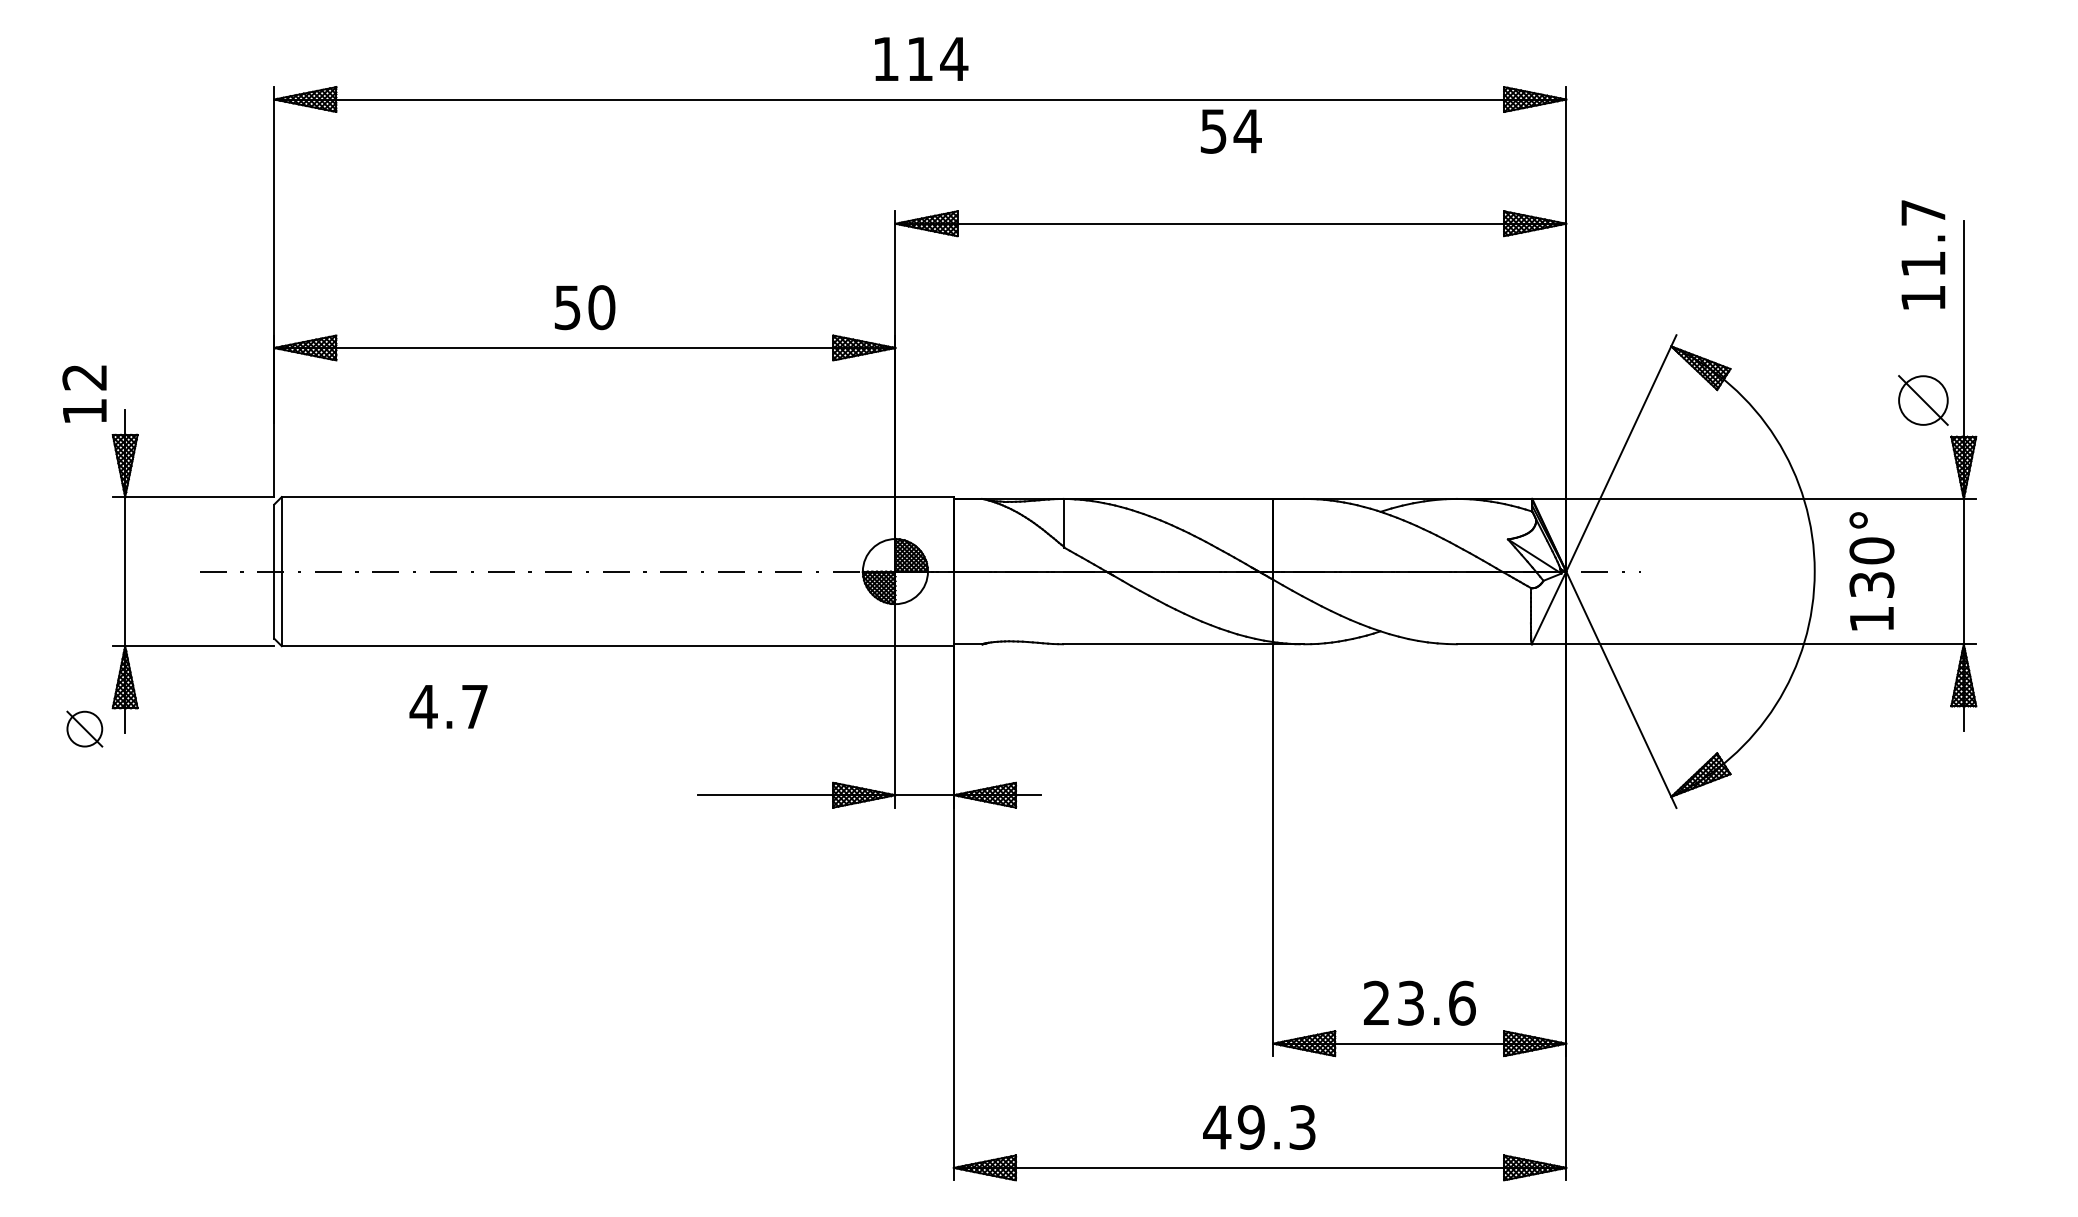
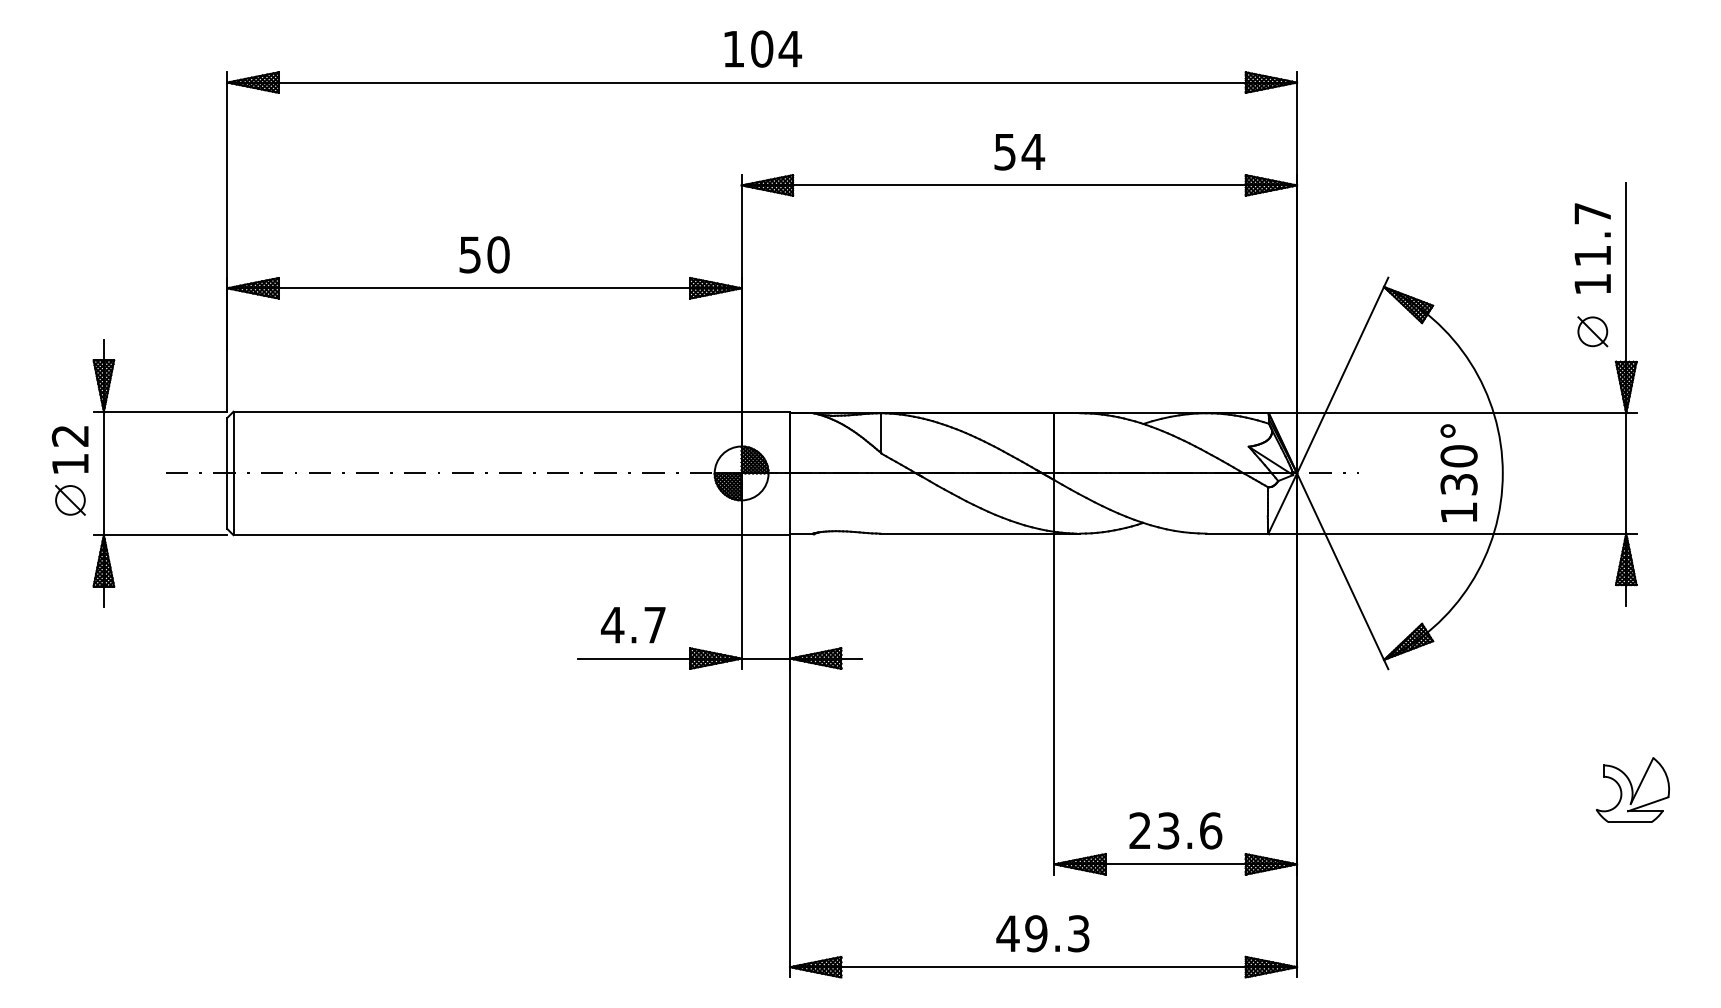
text: (919, 58) -> (761, 48), 114 -> 104
text: (1230, 131) -> (1019, 152), moved
text: (1923, 254) -> (1592, 248), moved
text: (84, 393) -> (70, 449), moved
part: (1923, 400) -> (1592, 331), size x0.71
text: (1871, 571) -> (1458, 473), moved
text: (448, 706) -> (633, 624), moved
part: (84, 728) -> (70, 499), moved
part: (1971, 953) -> (1632, 789), added

